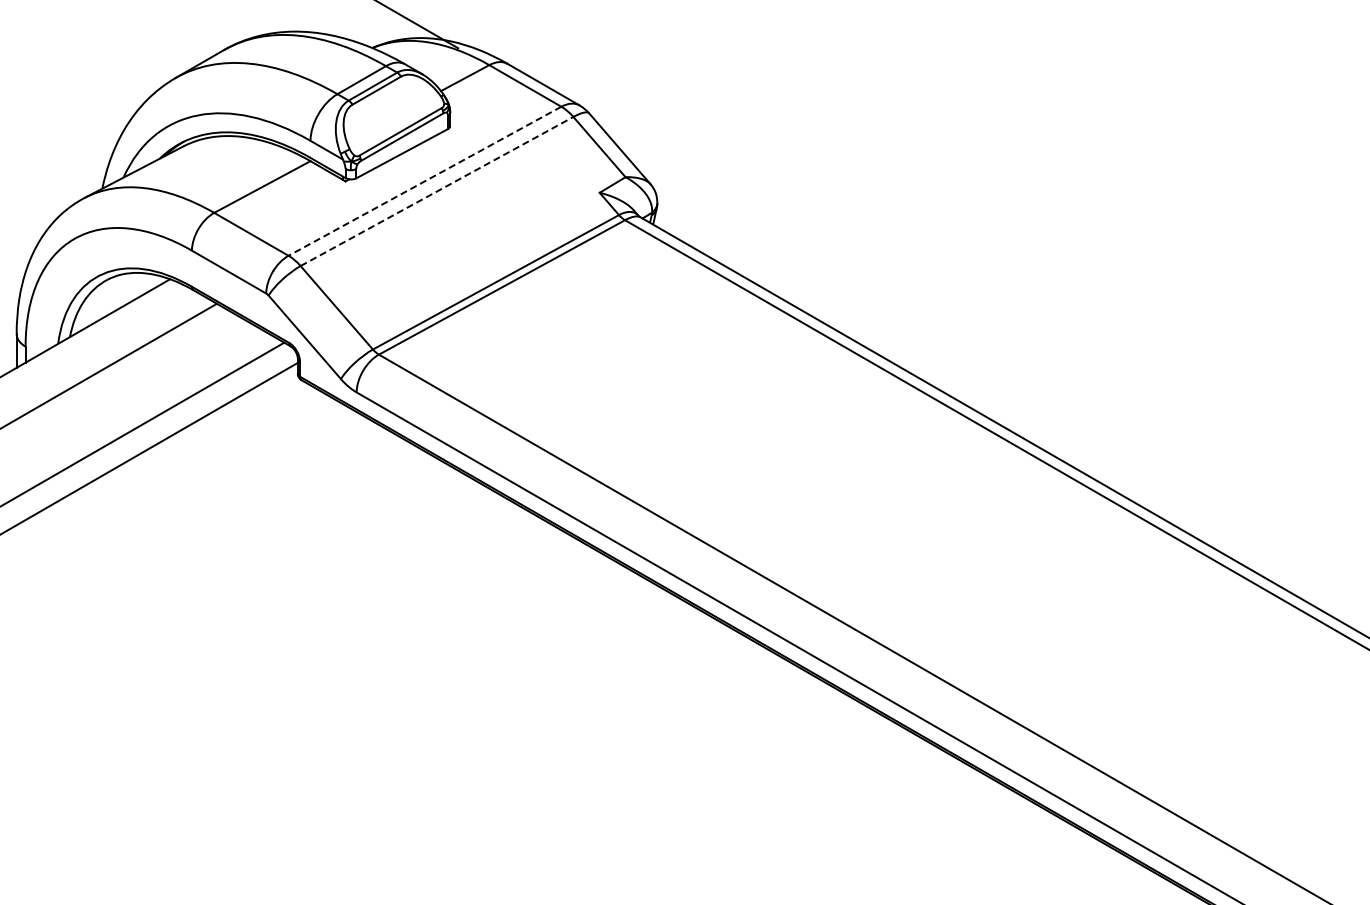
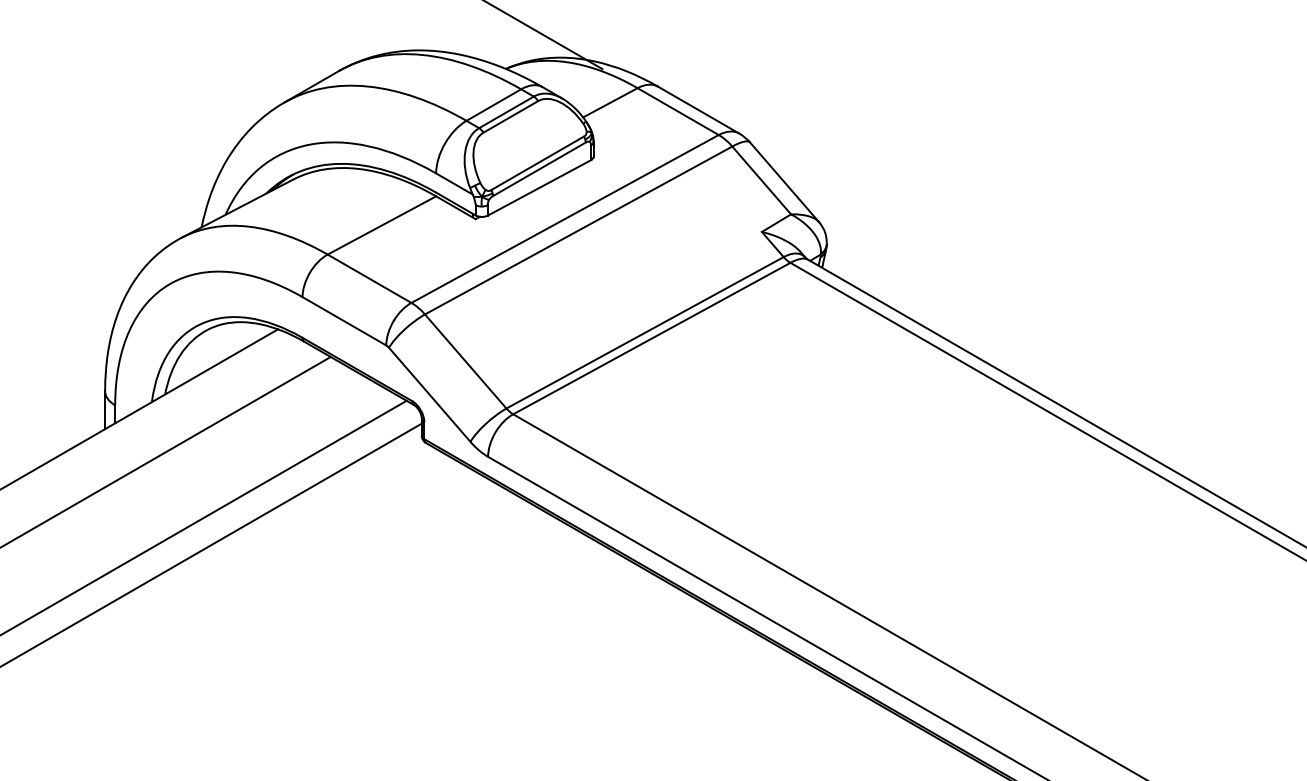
line: (424, 181) -> (564, 219), dashed -> solid
line: (437, 191) -> (579, 230), dashed -> solid

